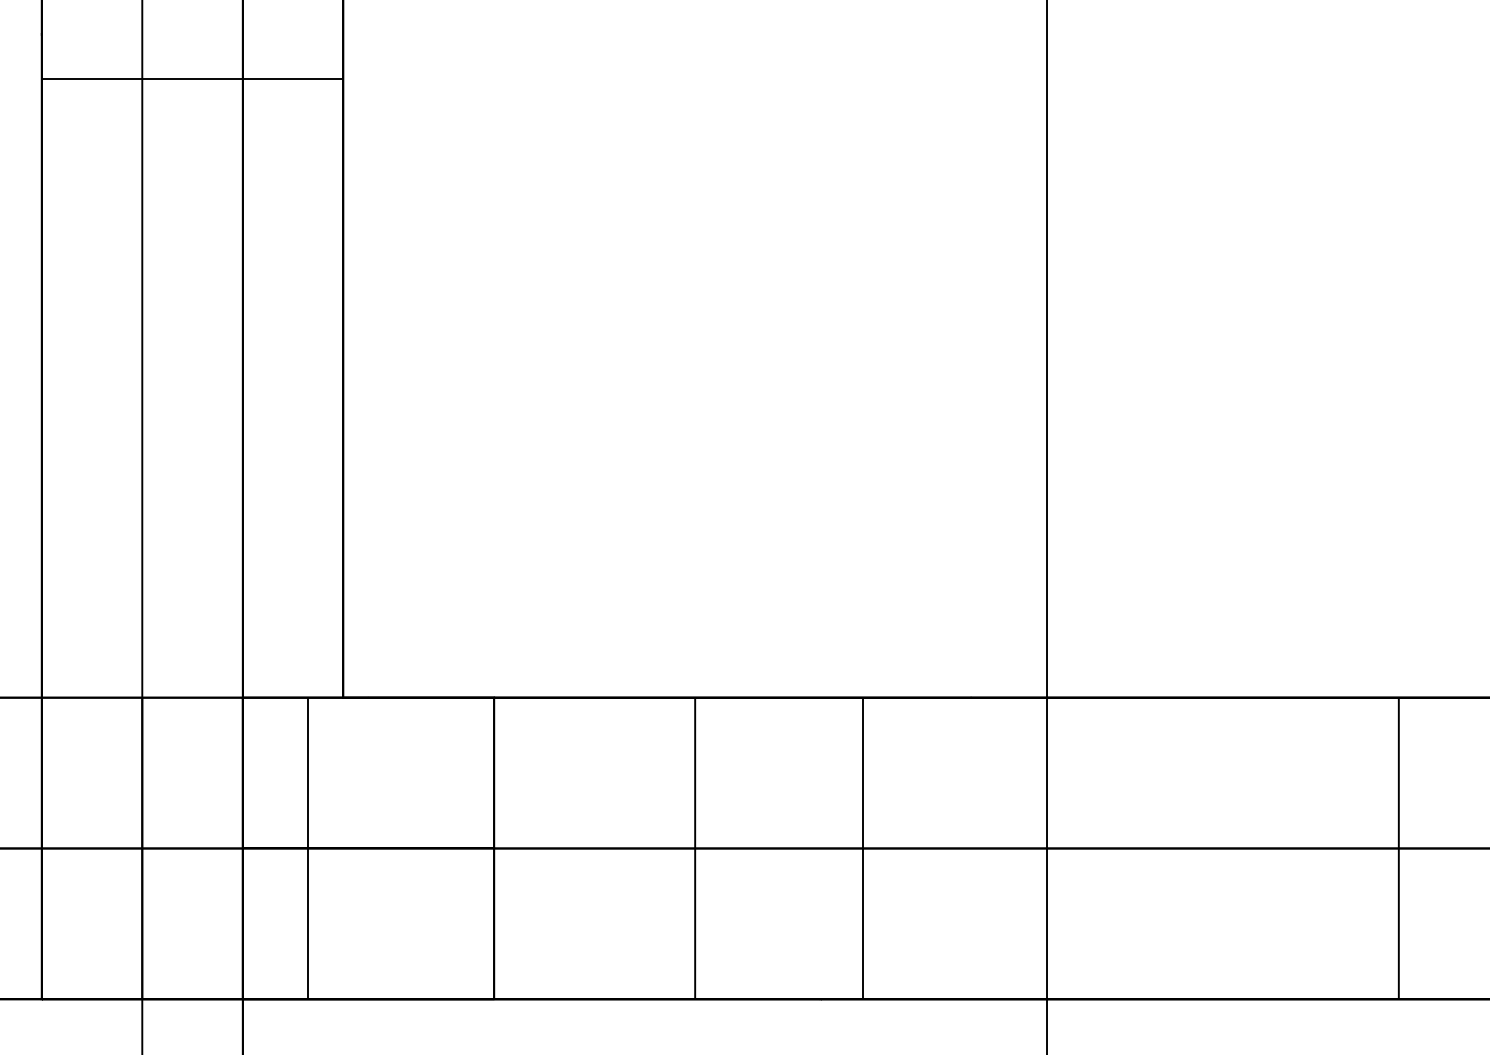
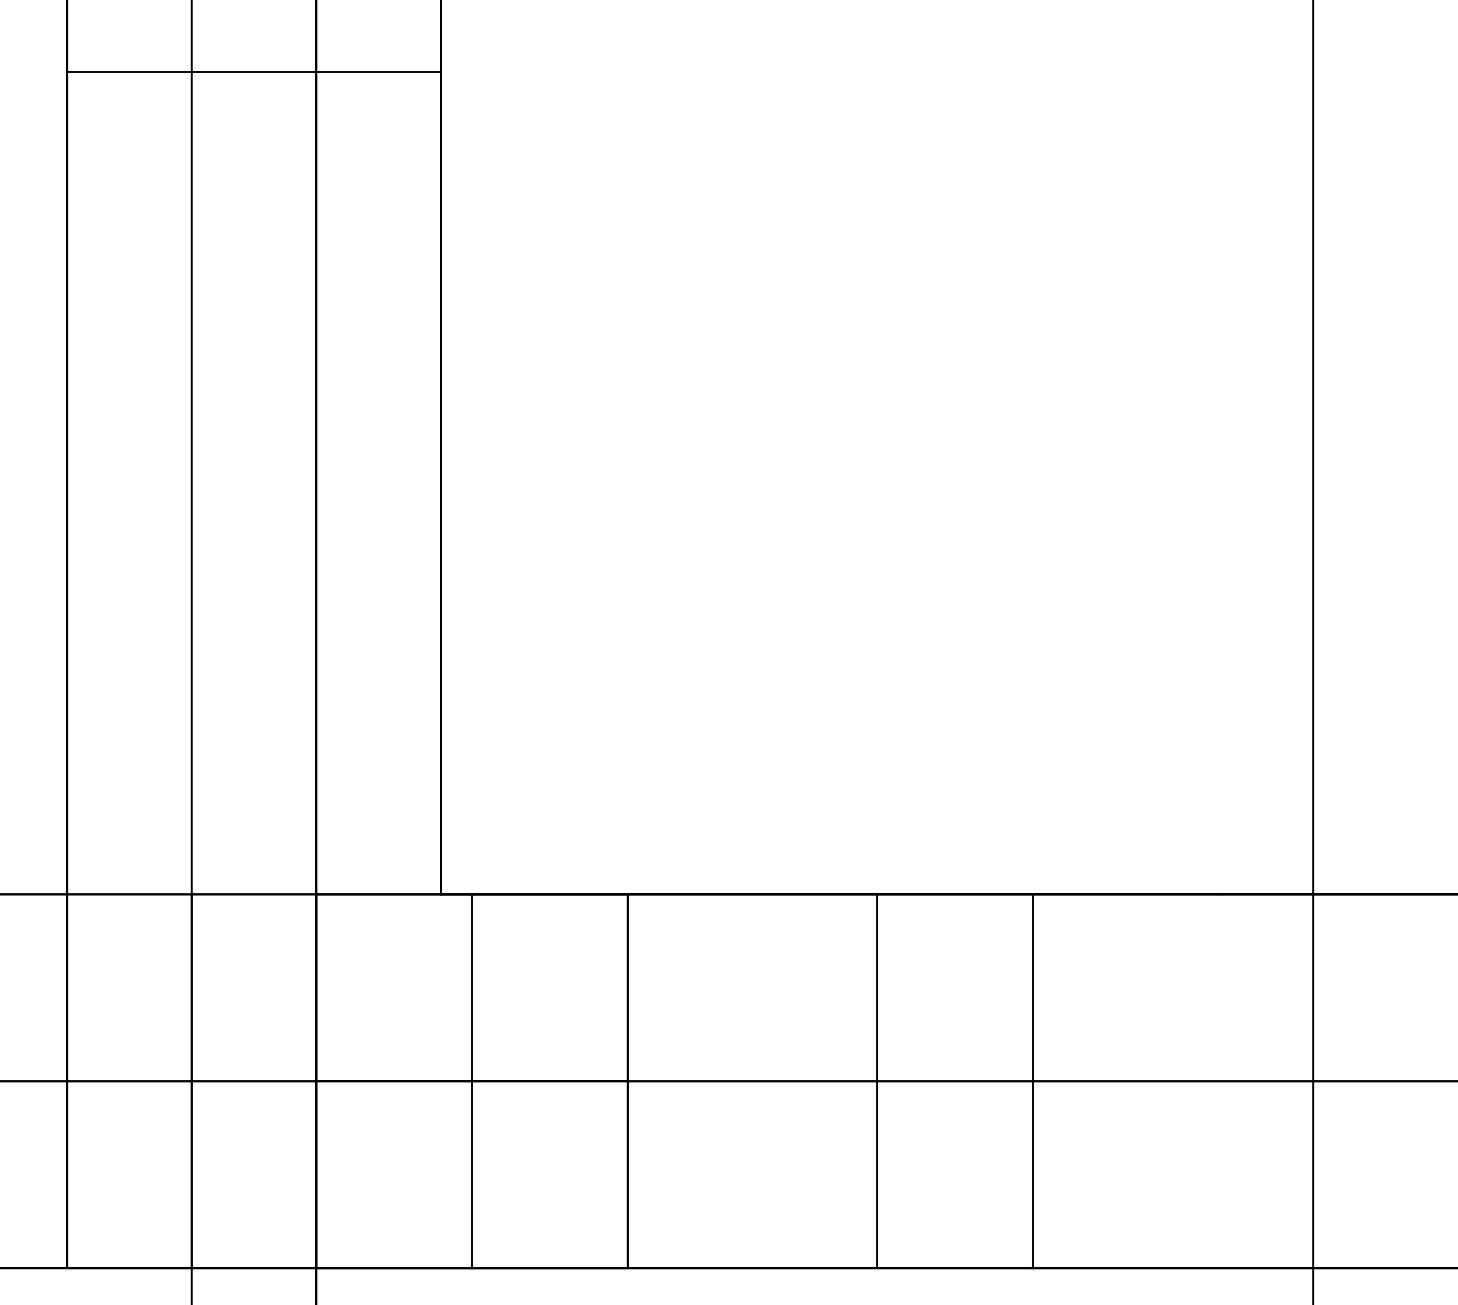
line: (192, 79) -> (253, 72), moved
line: (308, 848) -> (472, 1081), moved
line: (862, 848) -> (1032, 1081), moved

